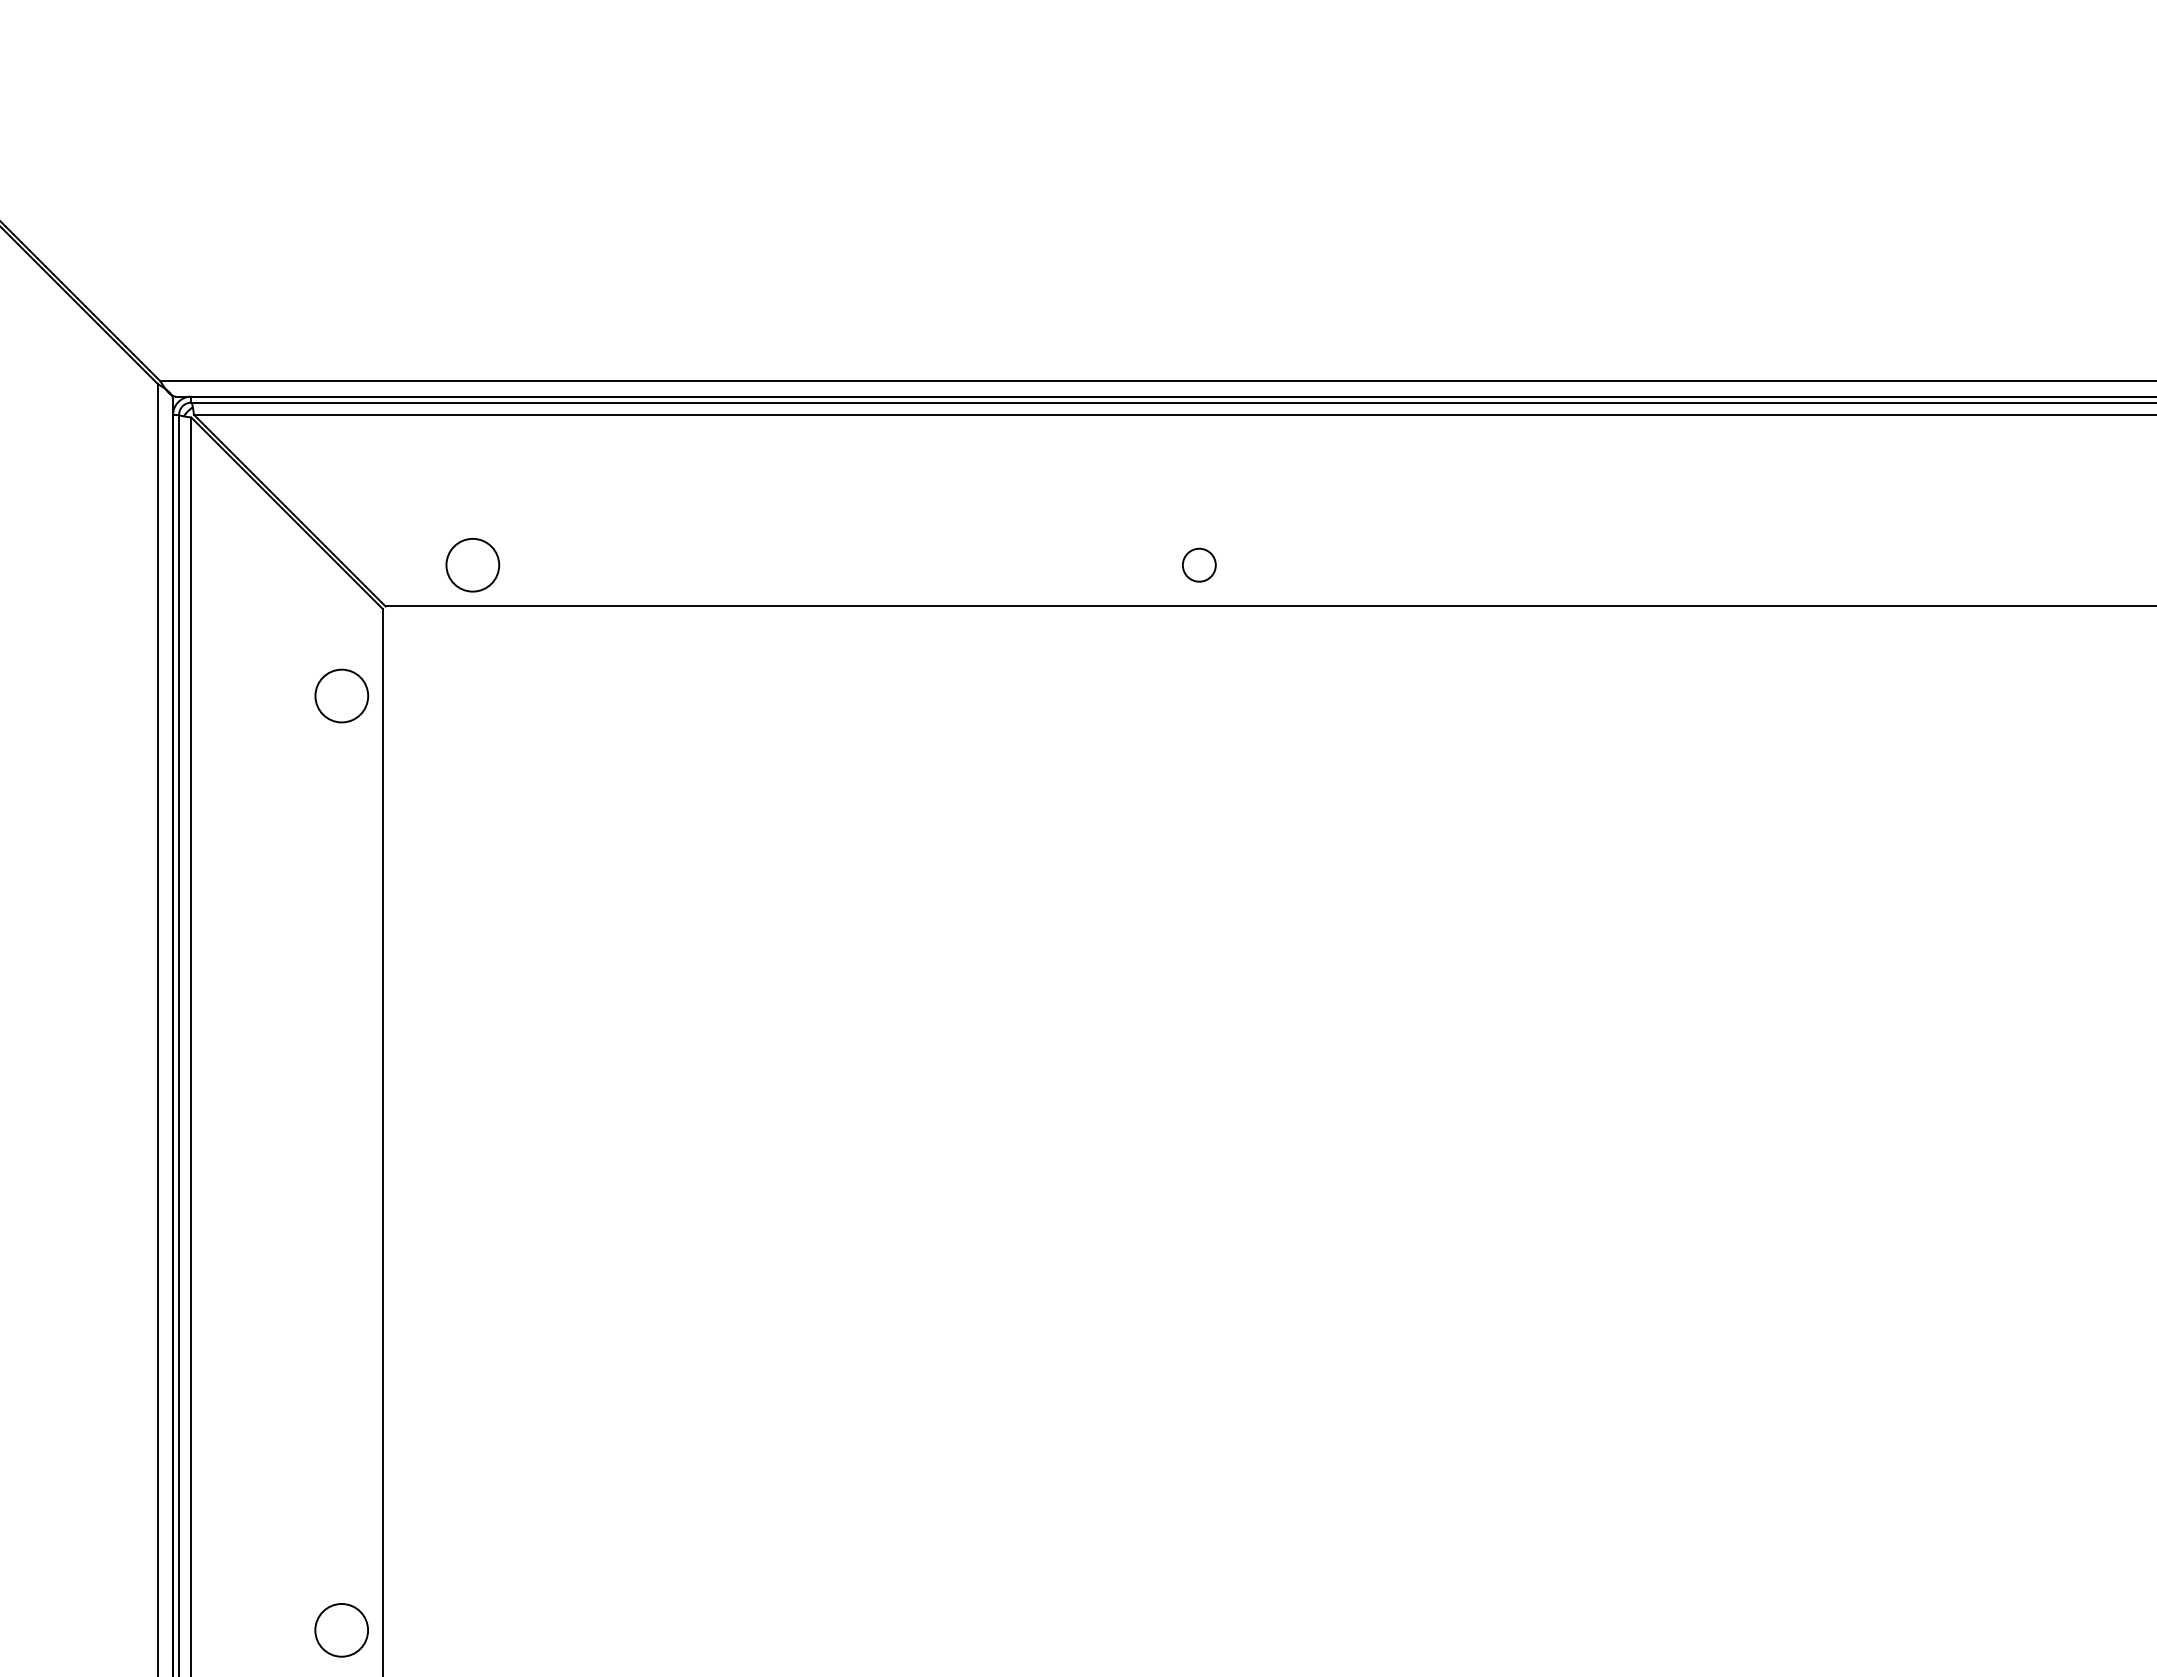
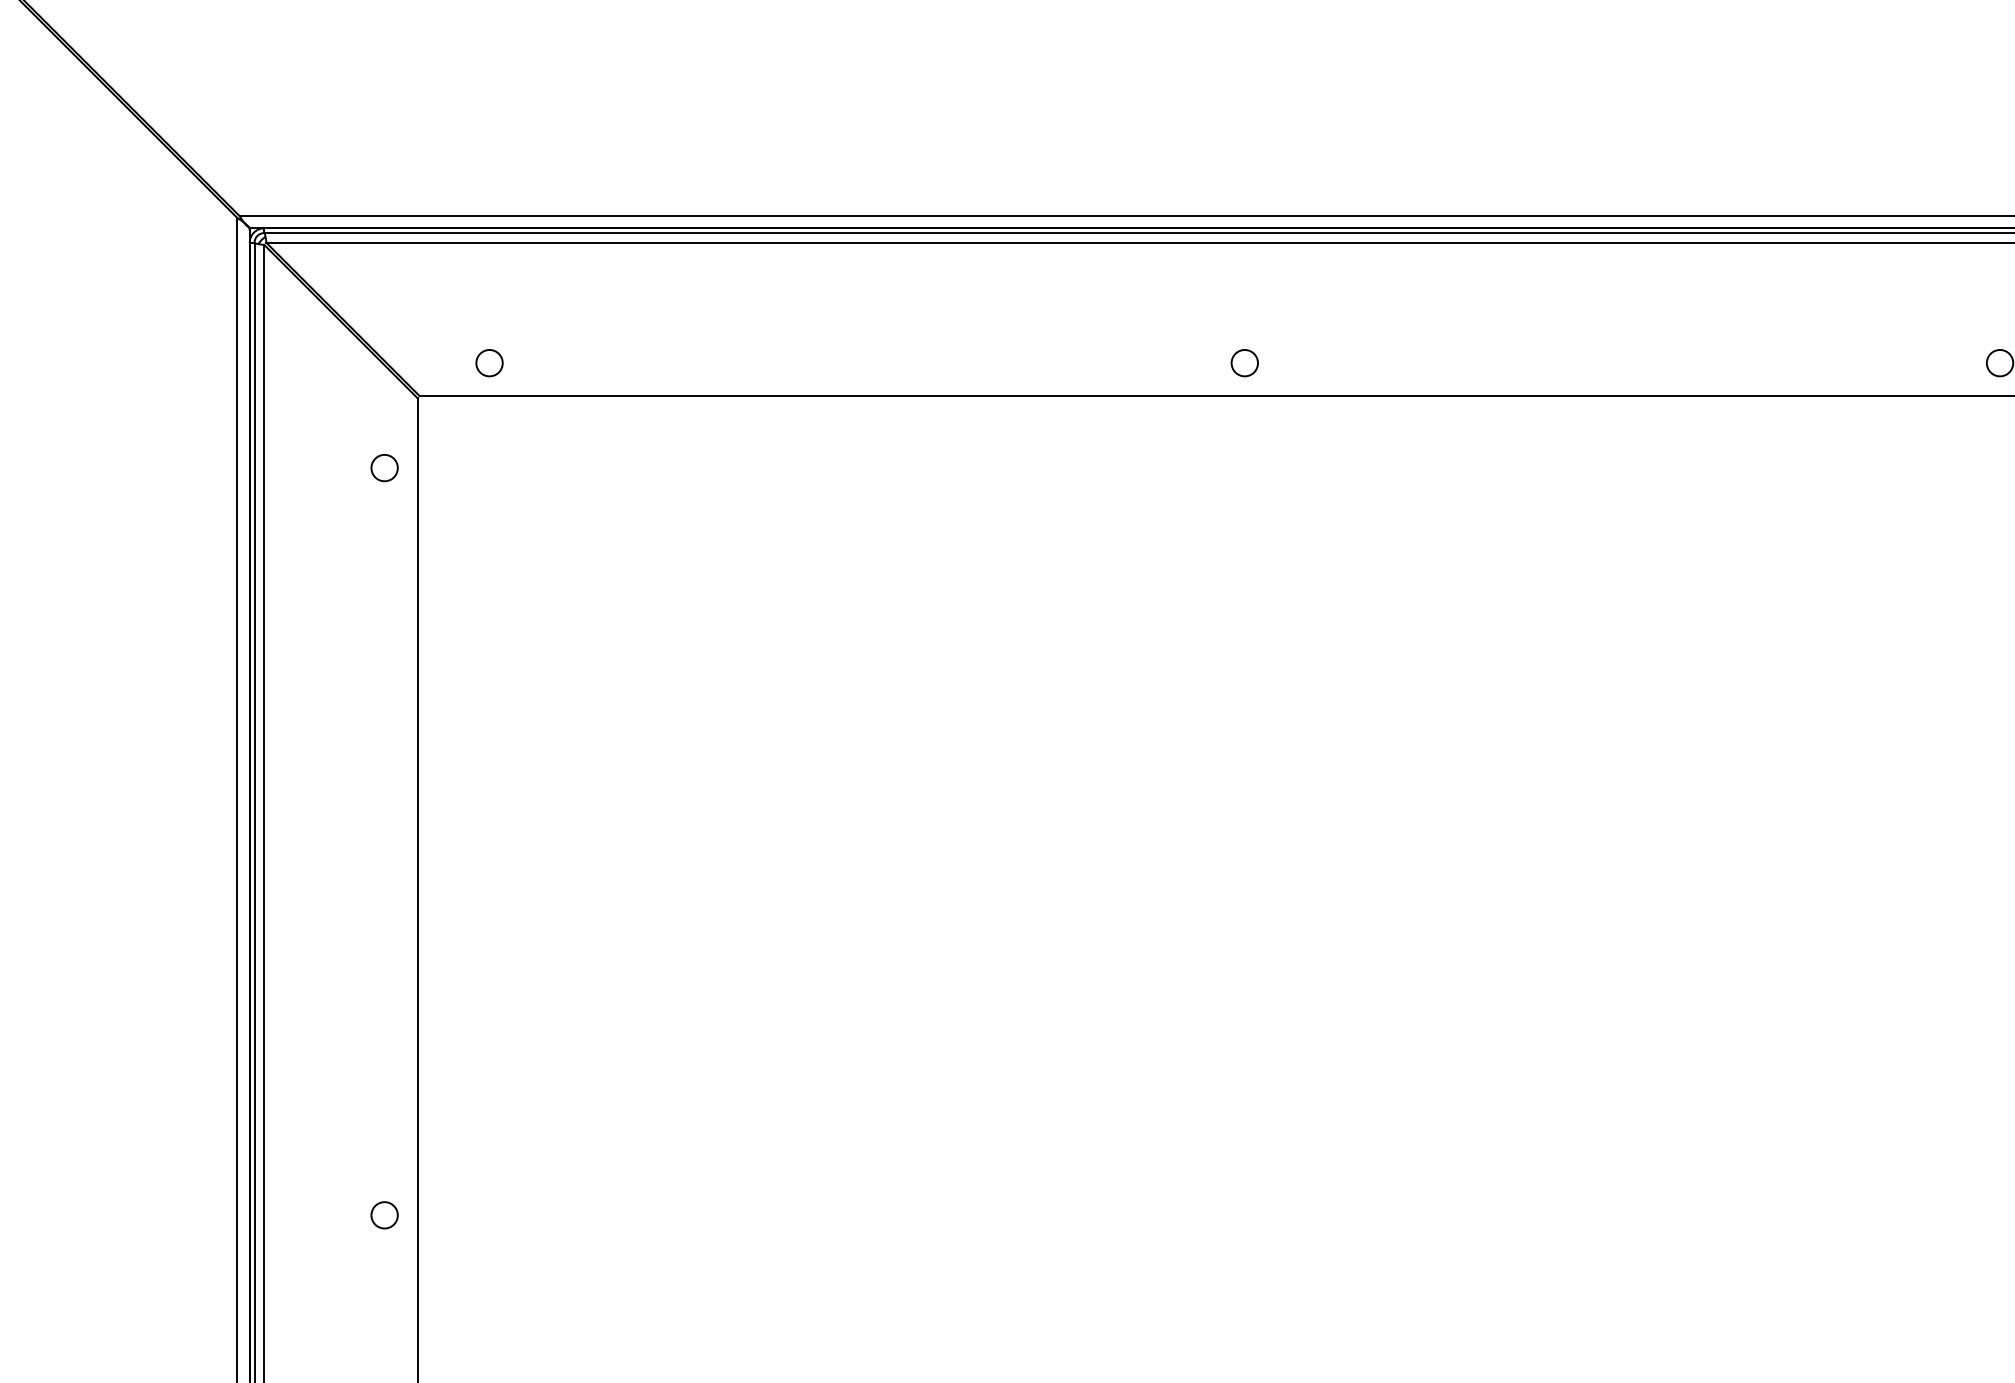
circle: (472, 565) -> (489, 363), size x0.62
circle: (1198, 565) -> (1244, 363), moved
circle: (341, 696) -> (384, 468), size x0.62
circle: (341, 1630) -> (384, 1215), size x0.62

